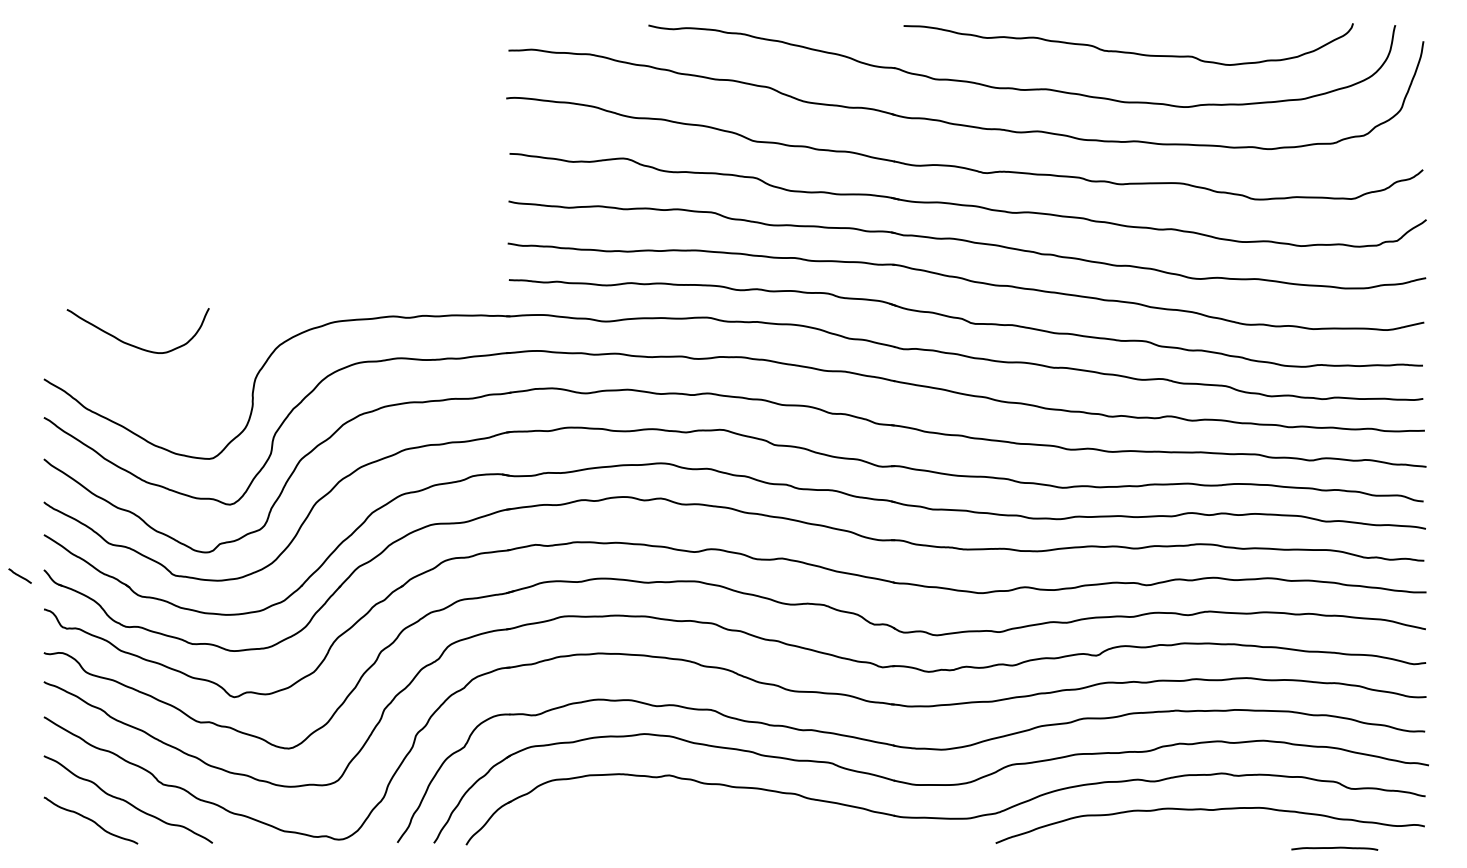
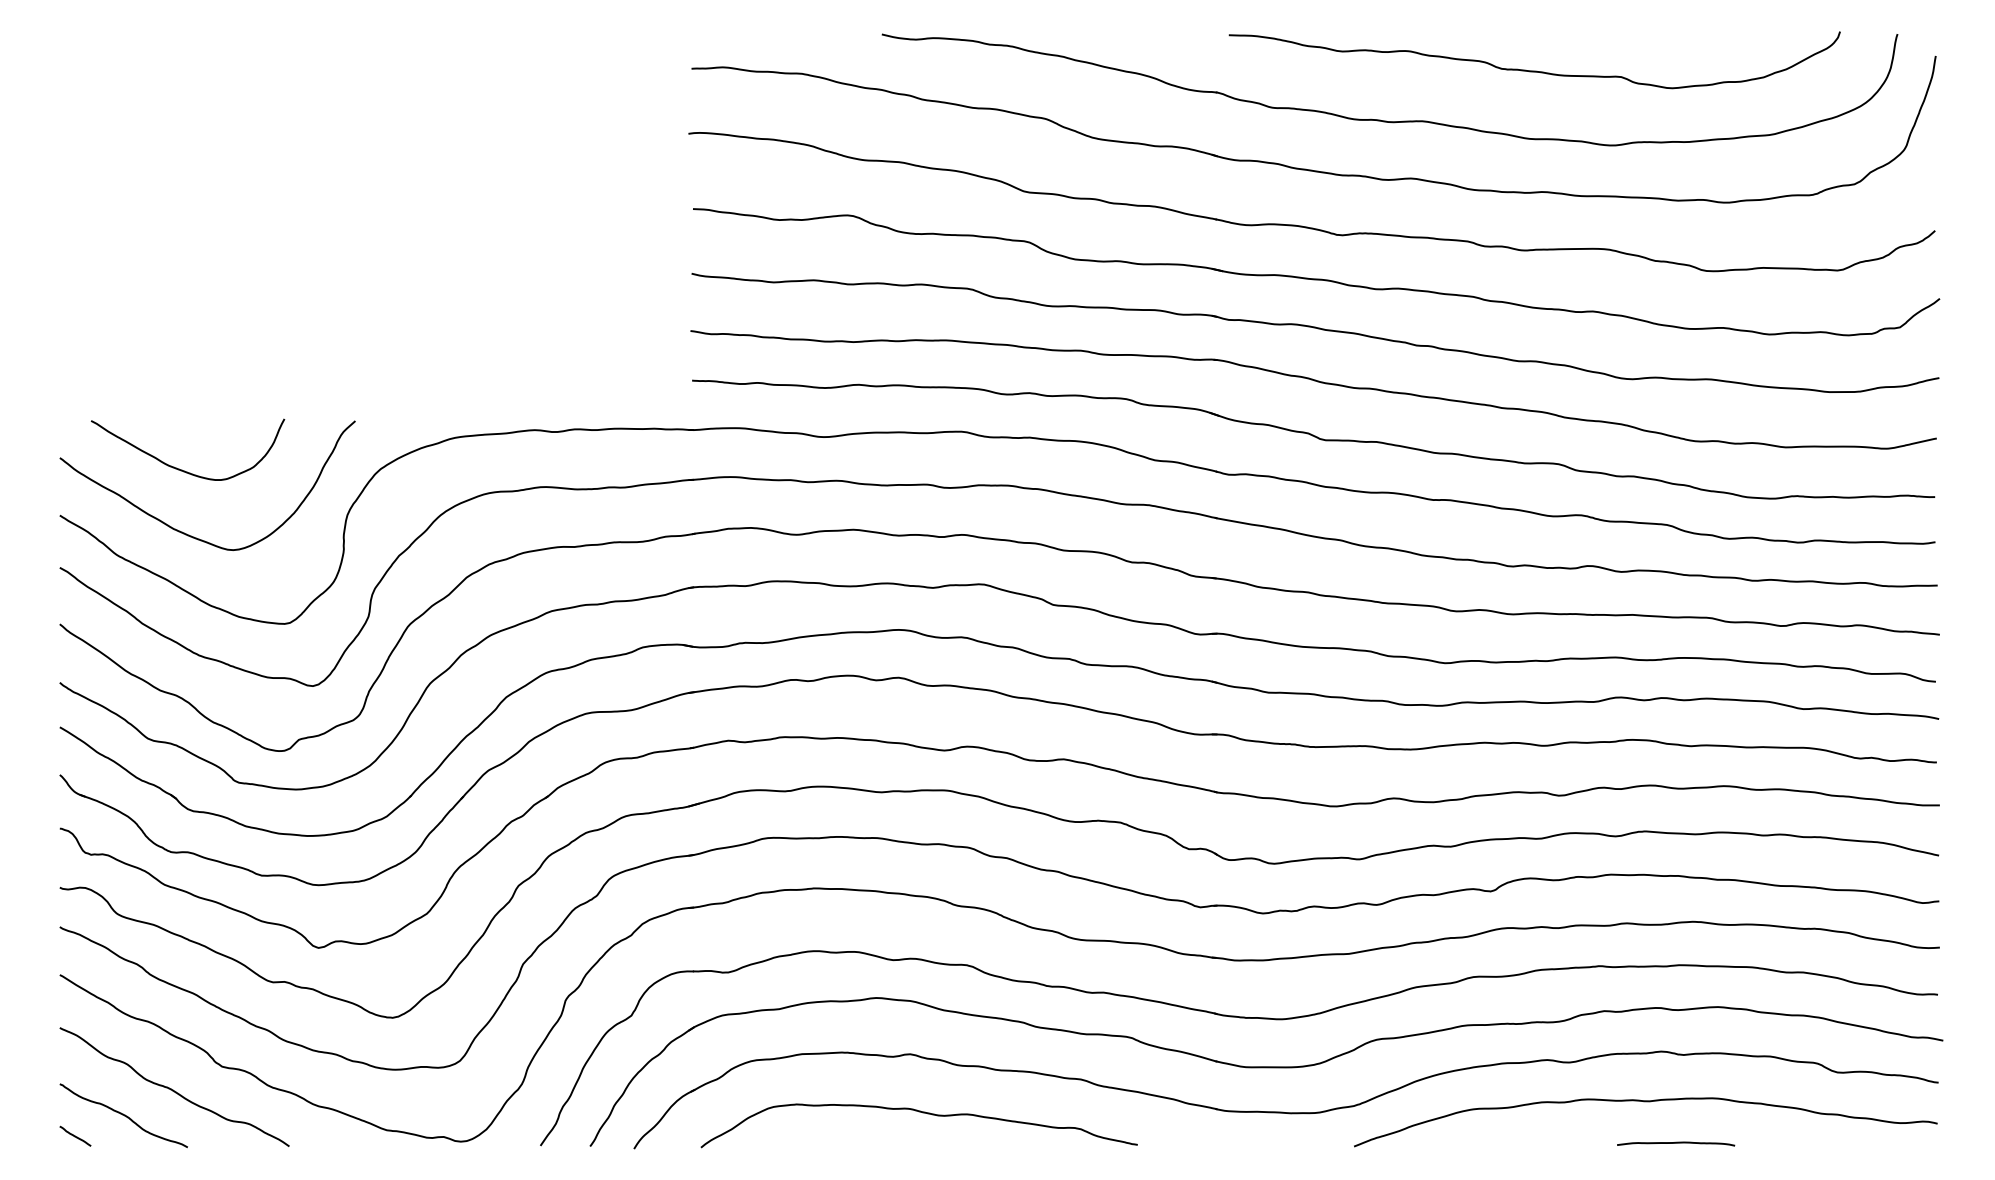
curve: (139, 393) -> (189, 534), added
line: (20, 575) -> (75, 1135), moved
curve: (678, 818) -> (922, 1113), added
curve: (1335, 848) -> (1676, 1143), moved

